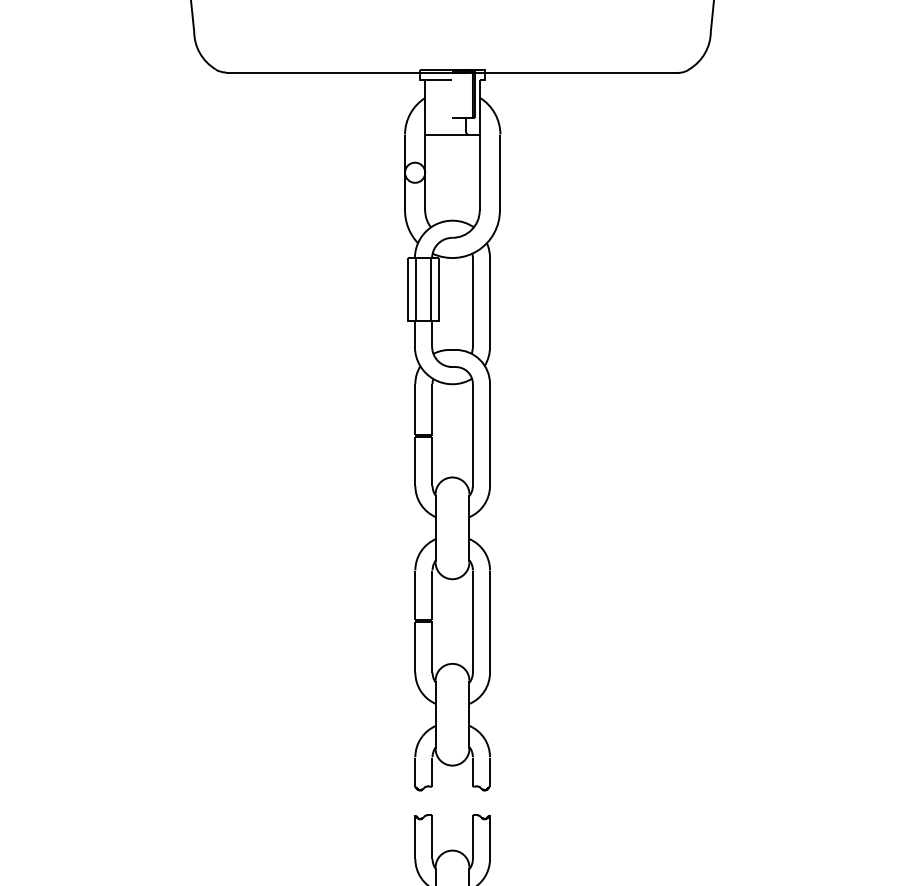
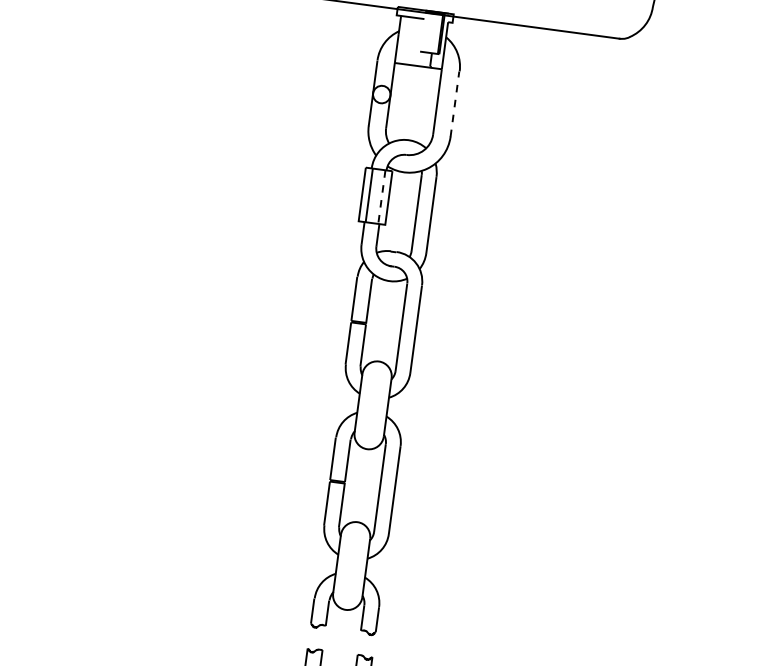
line: (499, 172) -> (454, 104), solid -> dashed
line: (430, 290) -> (381, 197), solid -> dashed

